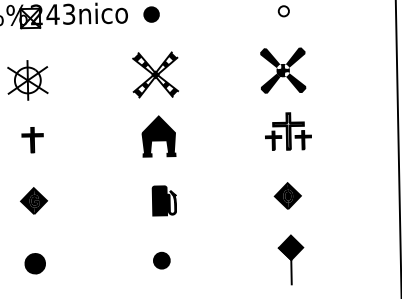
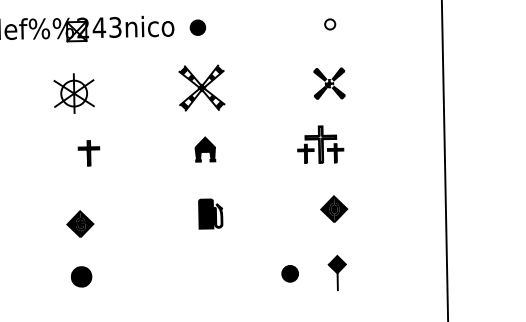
part: (283, 70) -> (329, 83), size x0.7
part: (288, 131) -> (320, 144), moved
part: (159, 136) -> (205, 149), size x0.6
part: (32, 140) -> (88, 153), moved
part: (34, 200) -> (80, 223), moved
part: (291, 259) -> (337, 272), size x0.7
part: (161, 260) -> (289, 273), moved

